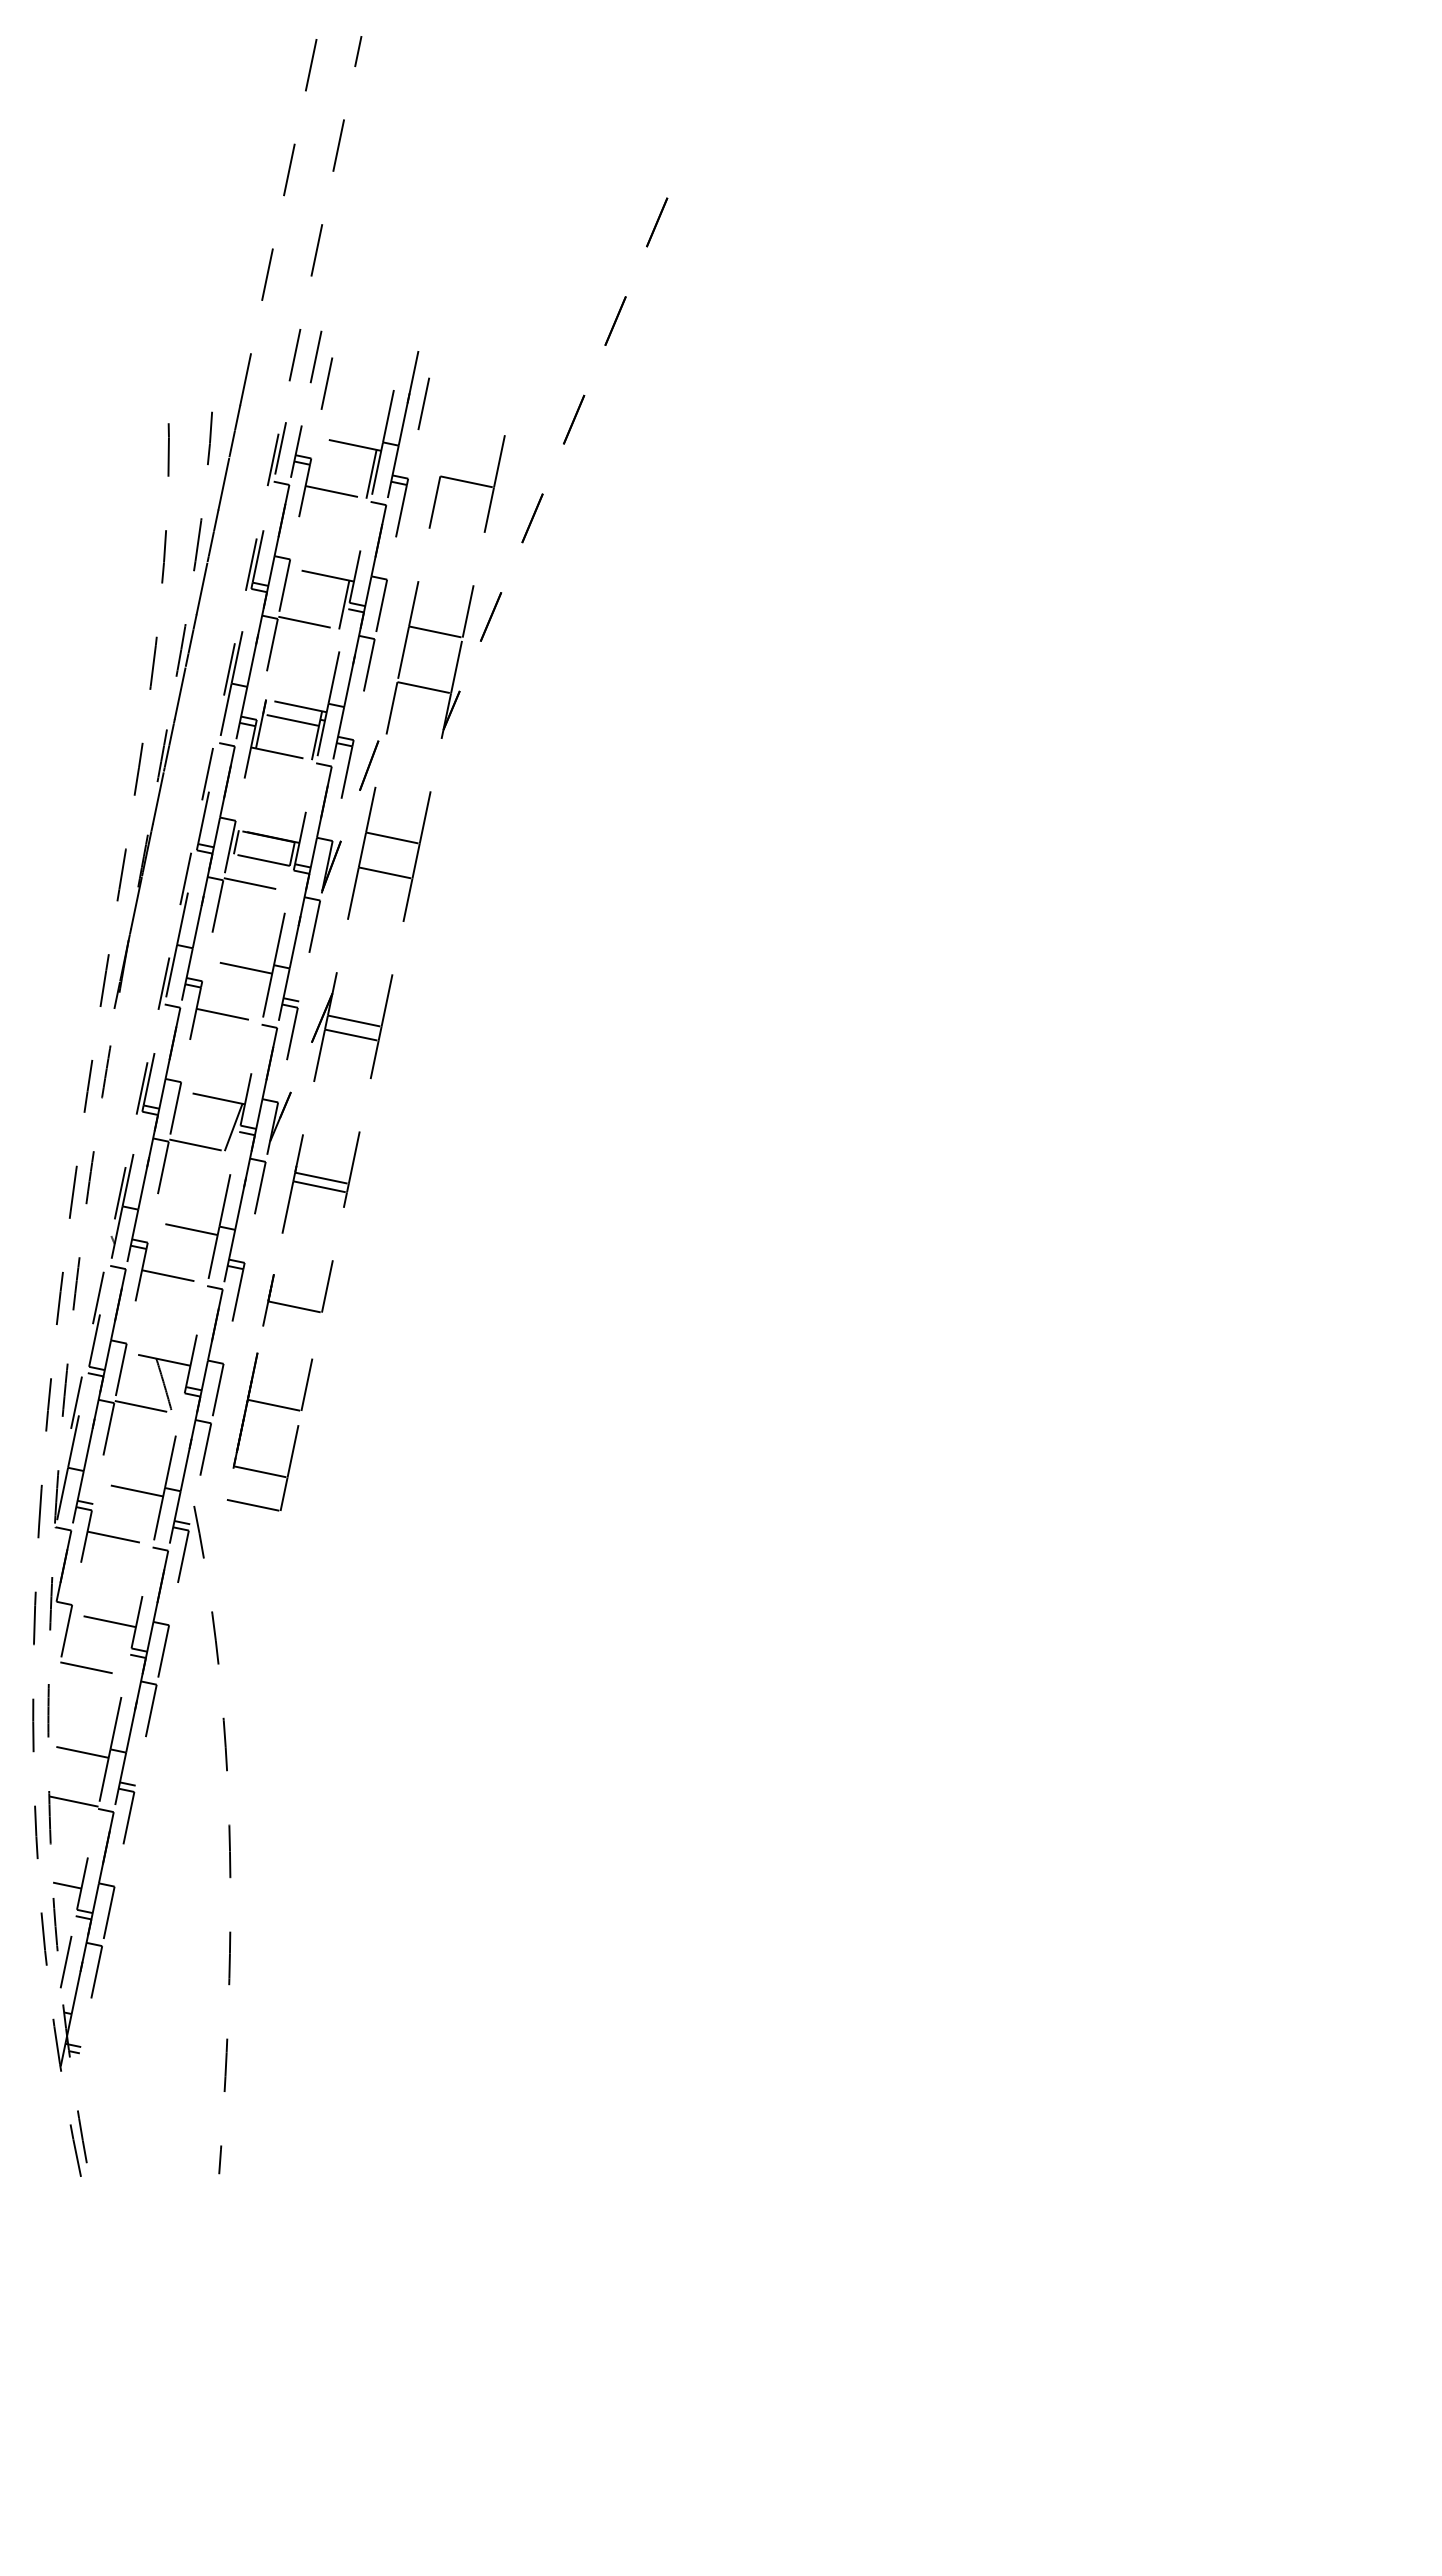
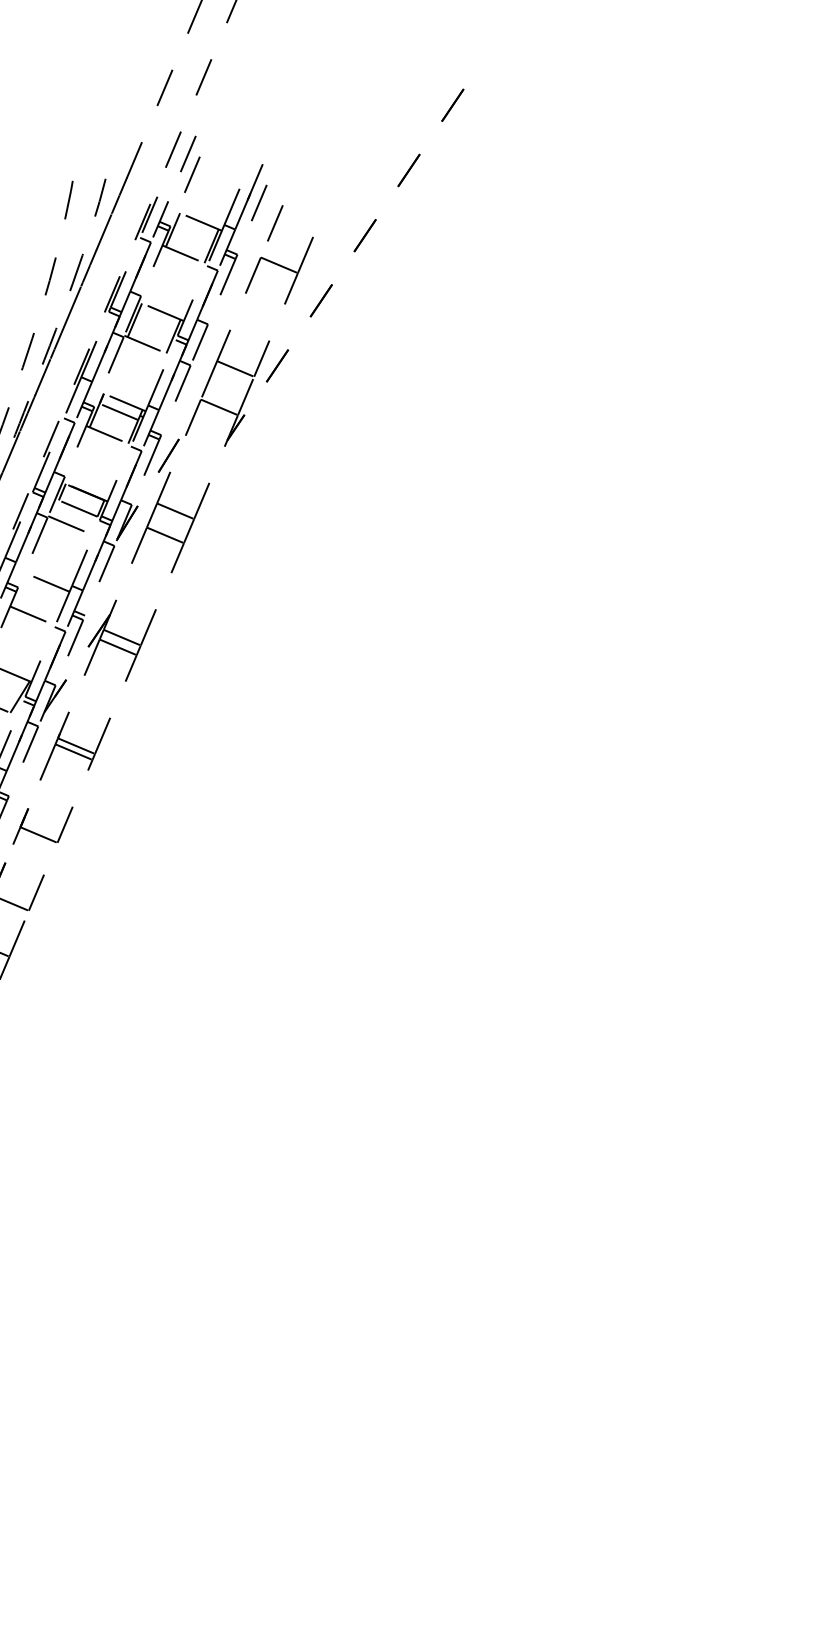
line: (450, 426) -> (275, 223), added
line: (315, 462) -> (172, 229), added
line: (288, 592) -> (135, 319), added

